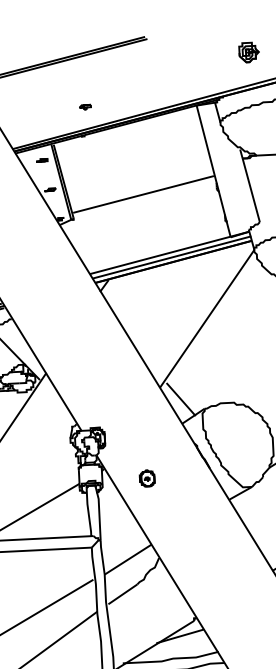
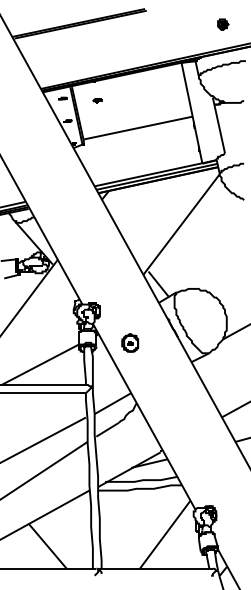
part: (249, 52) -> (223, 24), size x0.71
part: (85, 106) -> (97, 100), moved
part: (147, 477) -> (130, 342), size x1.43

